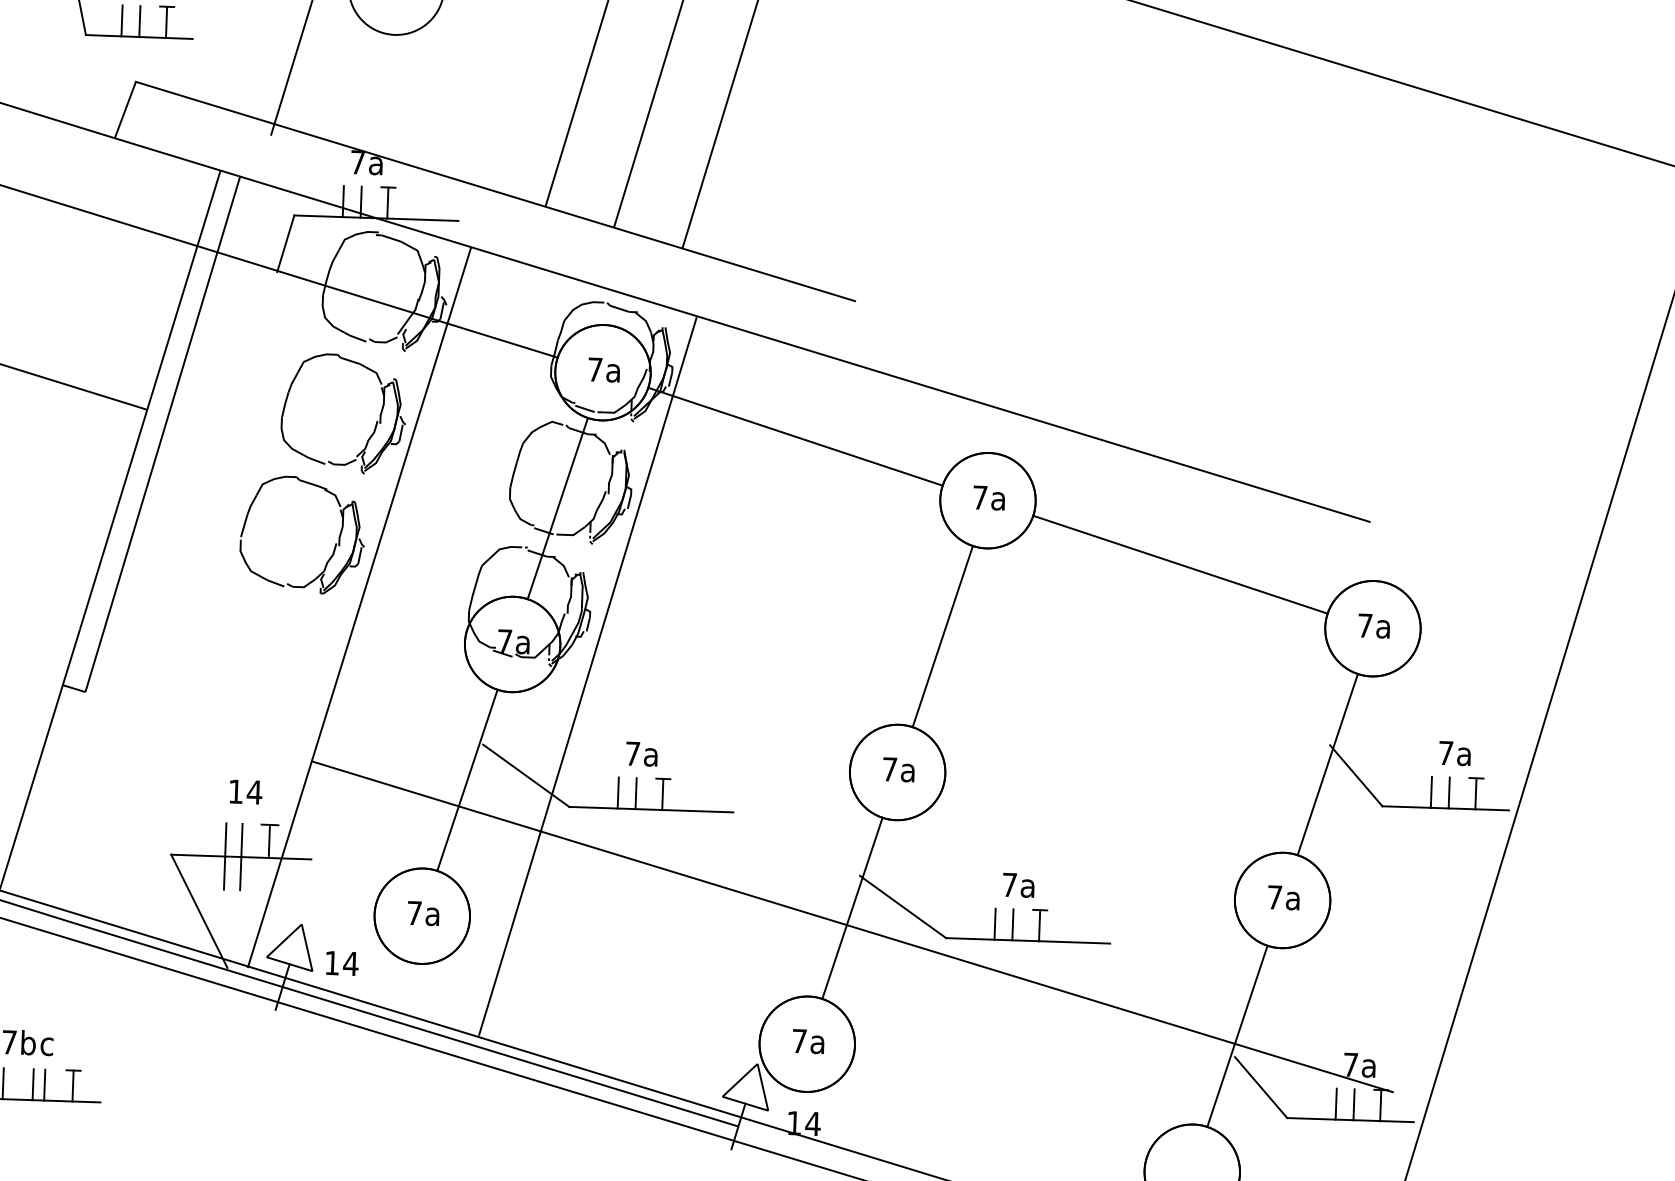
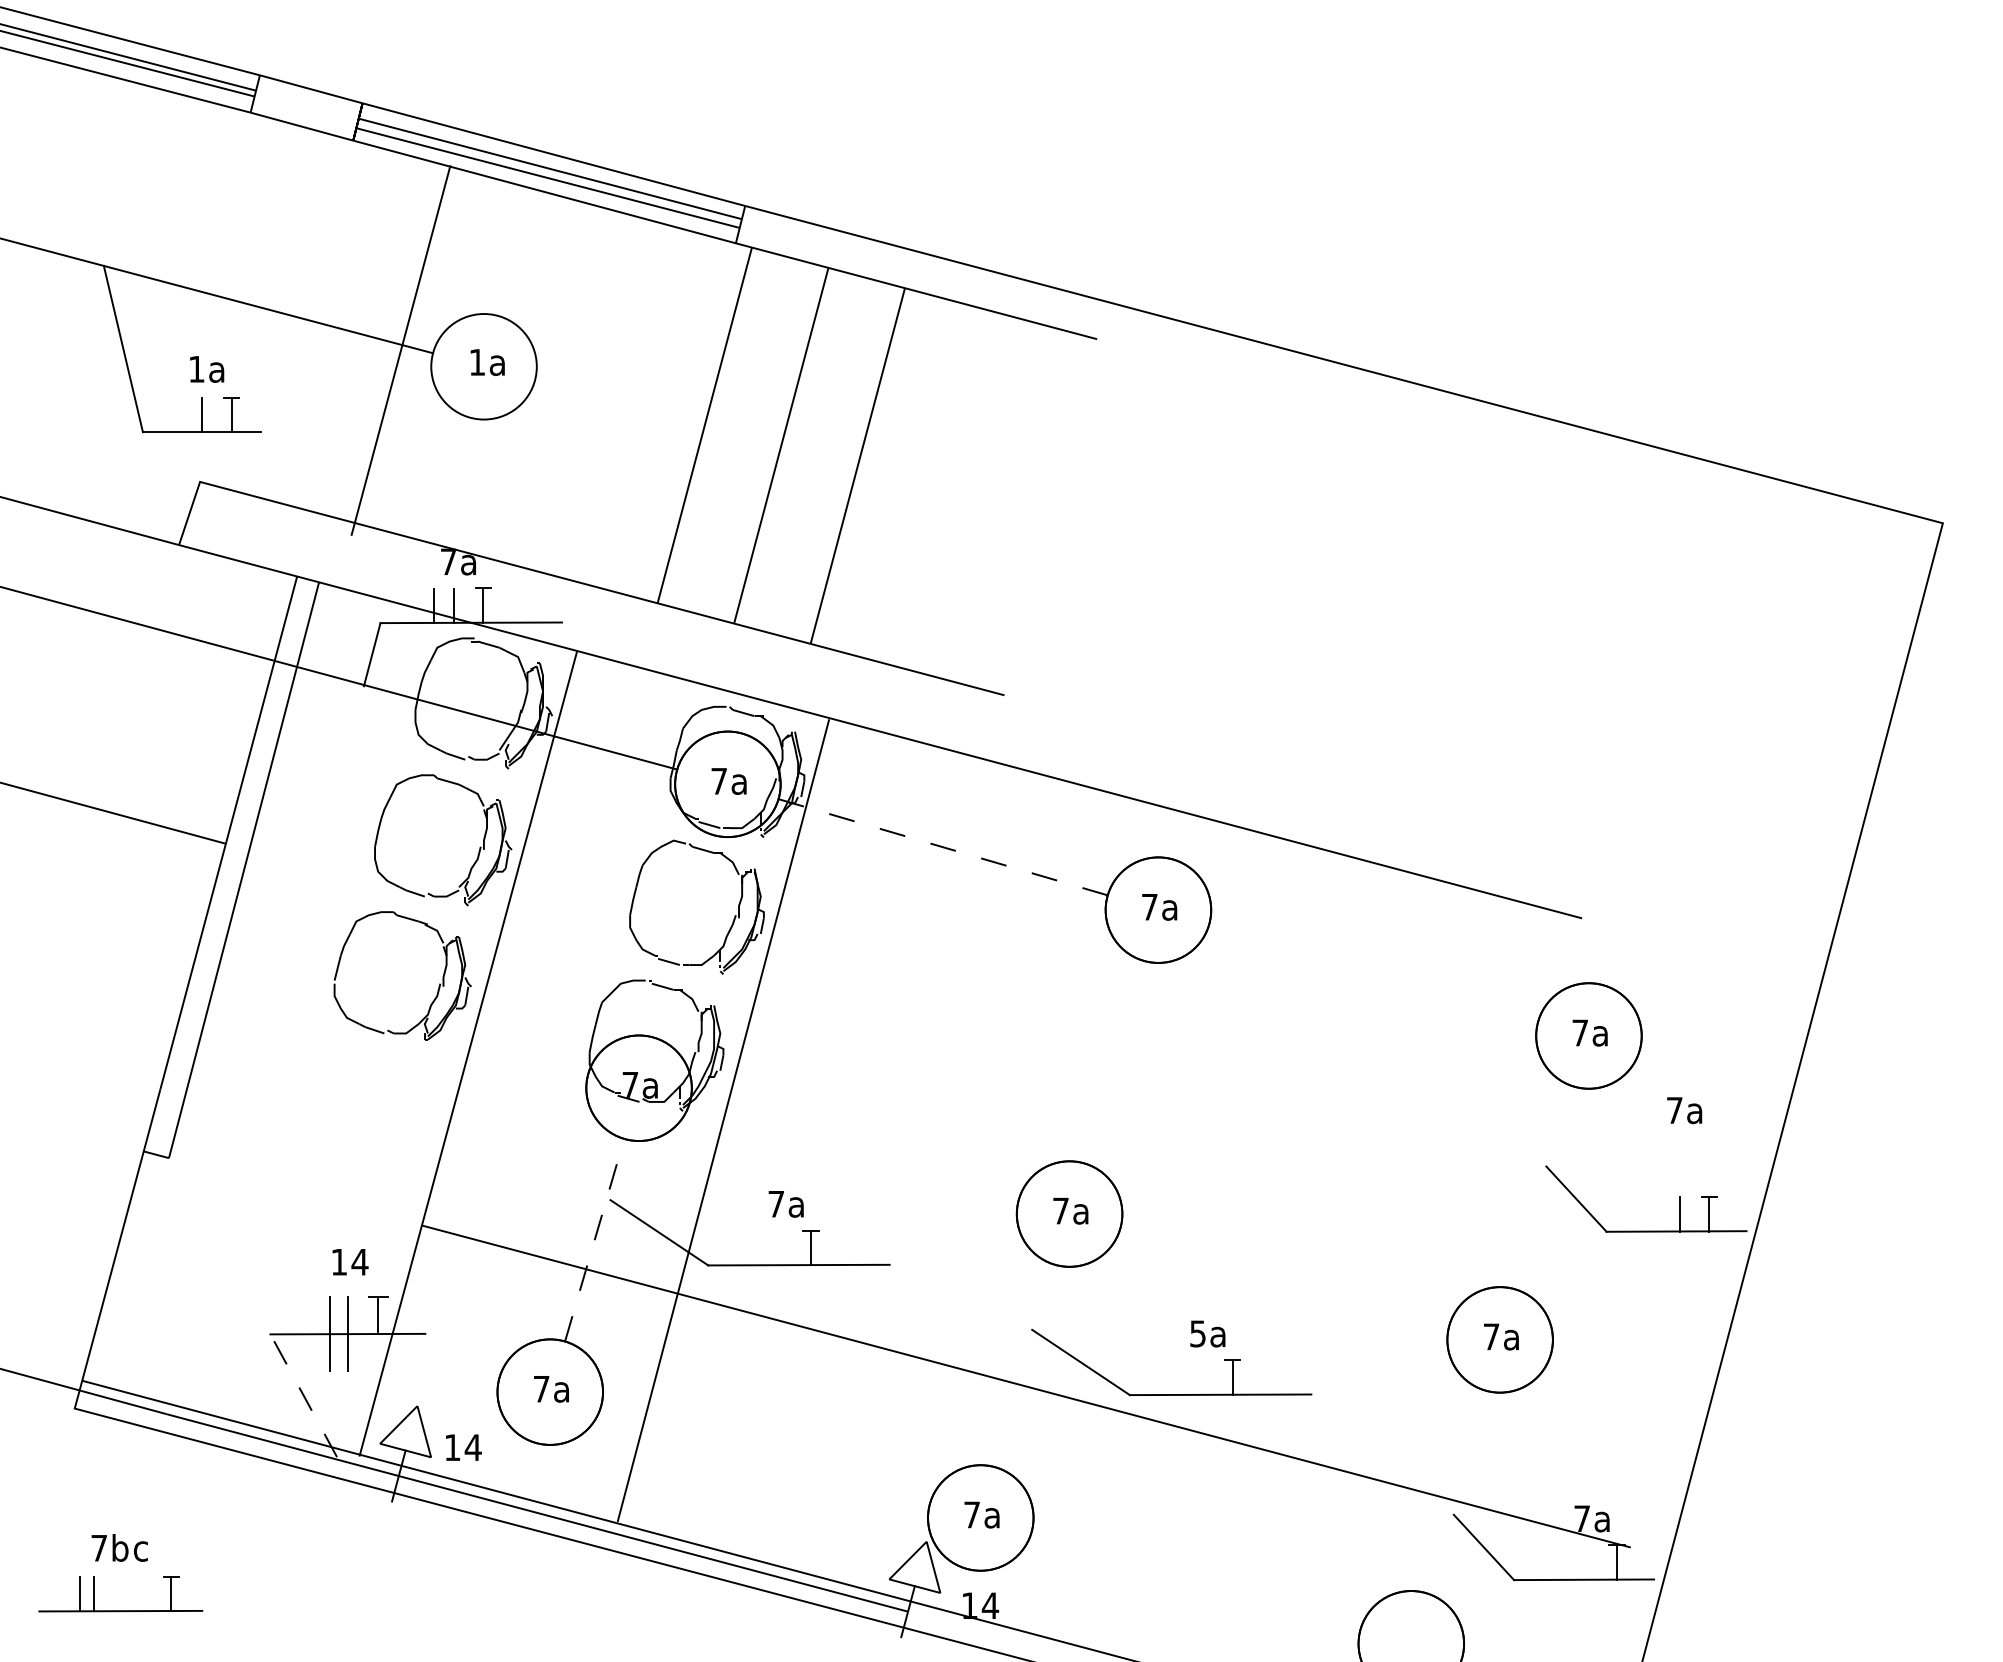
line: (122, 20) -> (182, 414), removed
line: (794, 436) -> (942, 847), solid -> dashed
line: (557, 507) -> (683, 935), removed
line: (1180, 564) -> (1373, 972), removed
line: (942, 636) -> (1113, 1061), removed
text: (1454, 753) -> (1684, 1110), moved
line: (1327, 764) -> (1544, 1187), removed
line: (467, 780) -> (594, 1240), solid -> dashed
line: (618, 792) -> (761, 1247), removed
line: (1431, 792) -> (1660, 1214), removed
line: (636, 793) -> (781, 1247), removed
text: (1009, 884) -> (1197, 1333), 7a -> 5a
line: (851, 907) -> (1024, 1365), removed
line: (199, 911) -> (303, 1395), solid -> dashed
line: (995, 923) -> (1183, 1377), removed
line: (1013, 924) -> (1203, 1377), removed
line: (1237, 1036) -> (1455, 1491), removed
line: (33, 1084) -> (127, 1593), removed
line: (44, 1084) -> (139, 1593), removed
line: (1336, 1103) -> (1567, 1562), removed
line: (1354, 1104) -> (1587, 1562), removed

